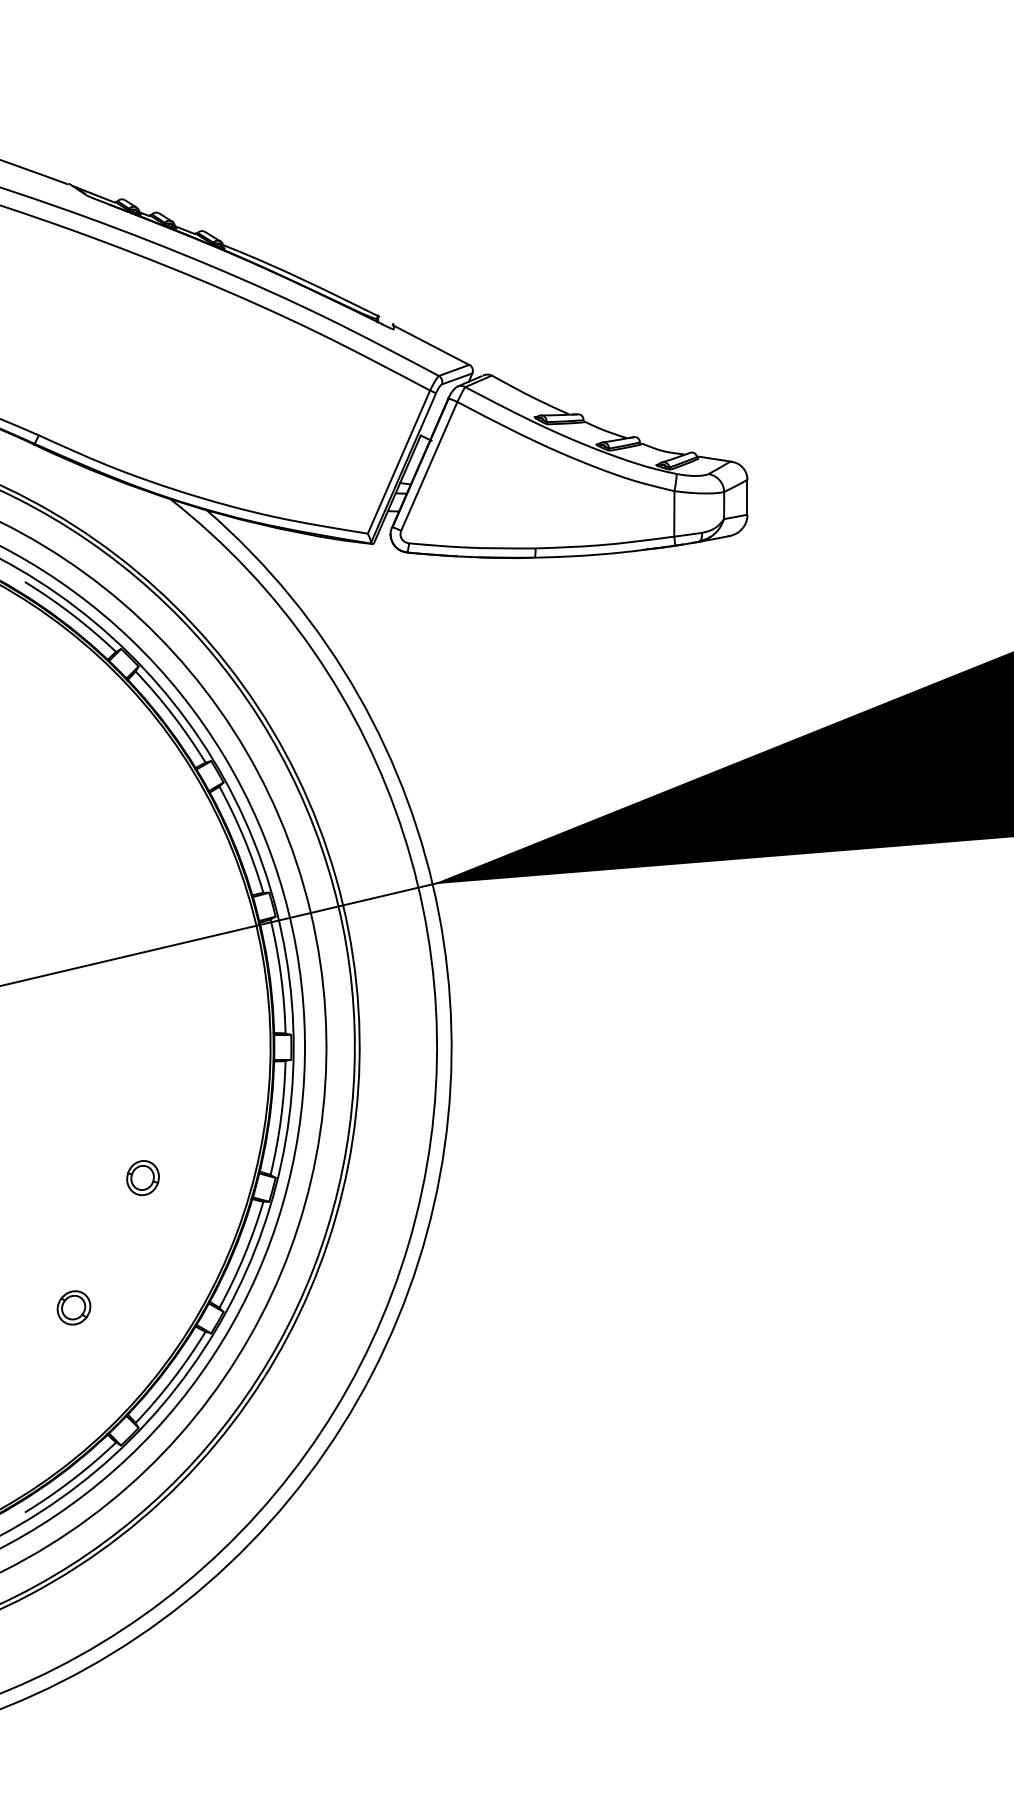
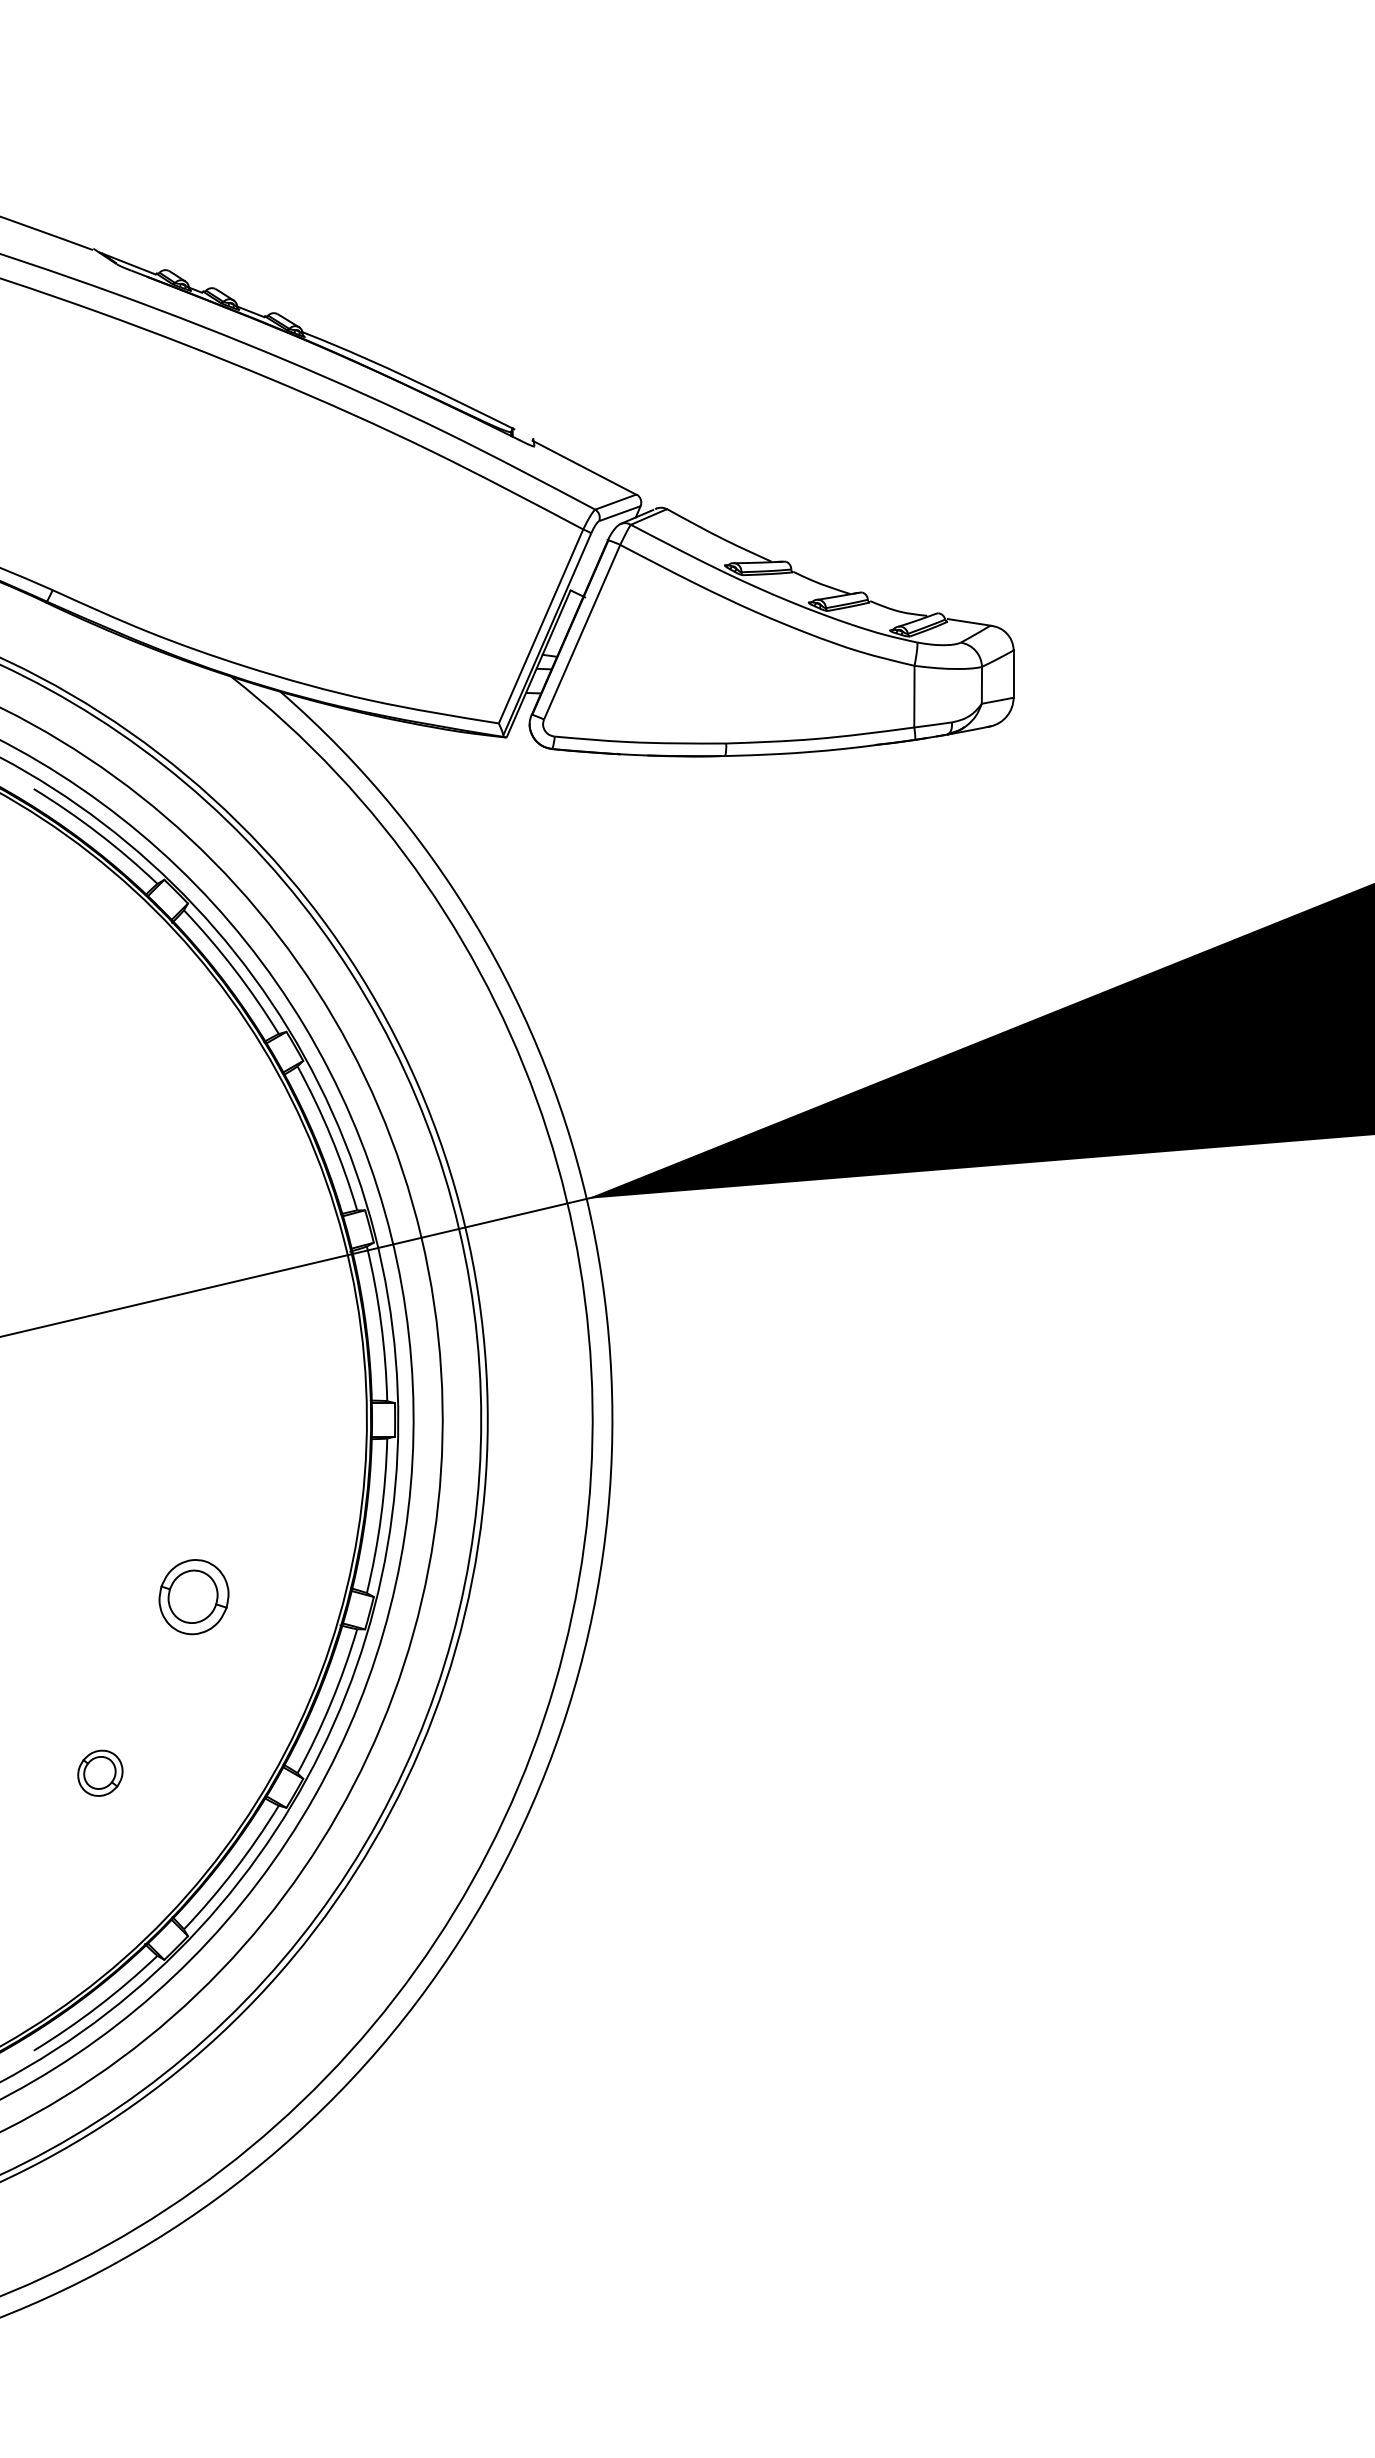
part: (142, 1178) -> (193, 1597), size x1.6

